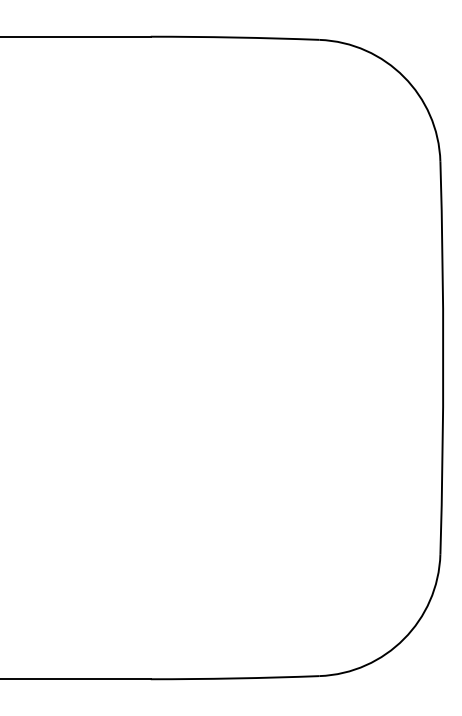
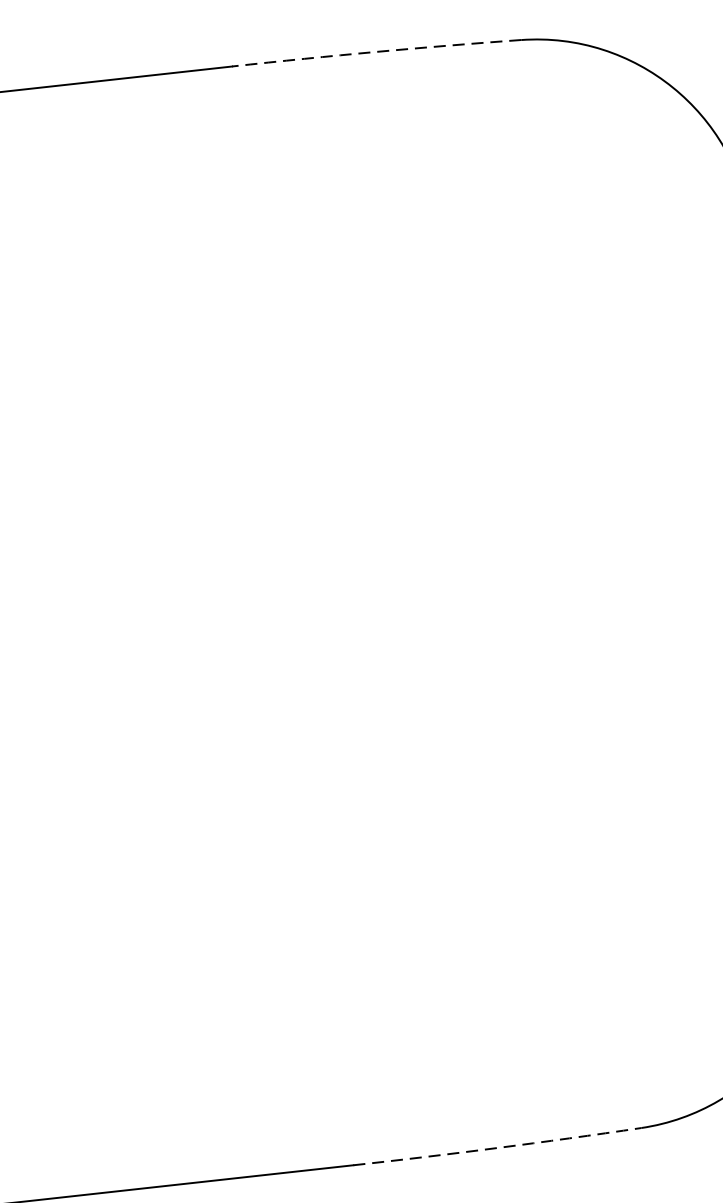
arc: (235, 37) -> (377, 51), solid -> dashed
arc: (235, 678) -> (498, 1147), solid -> dashed

